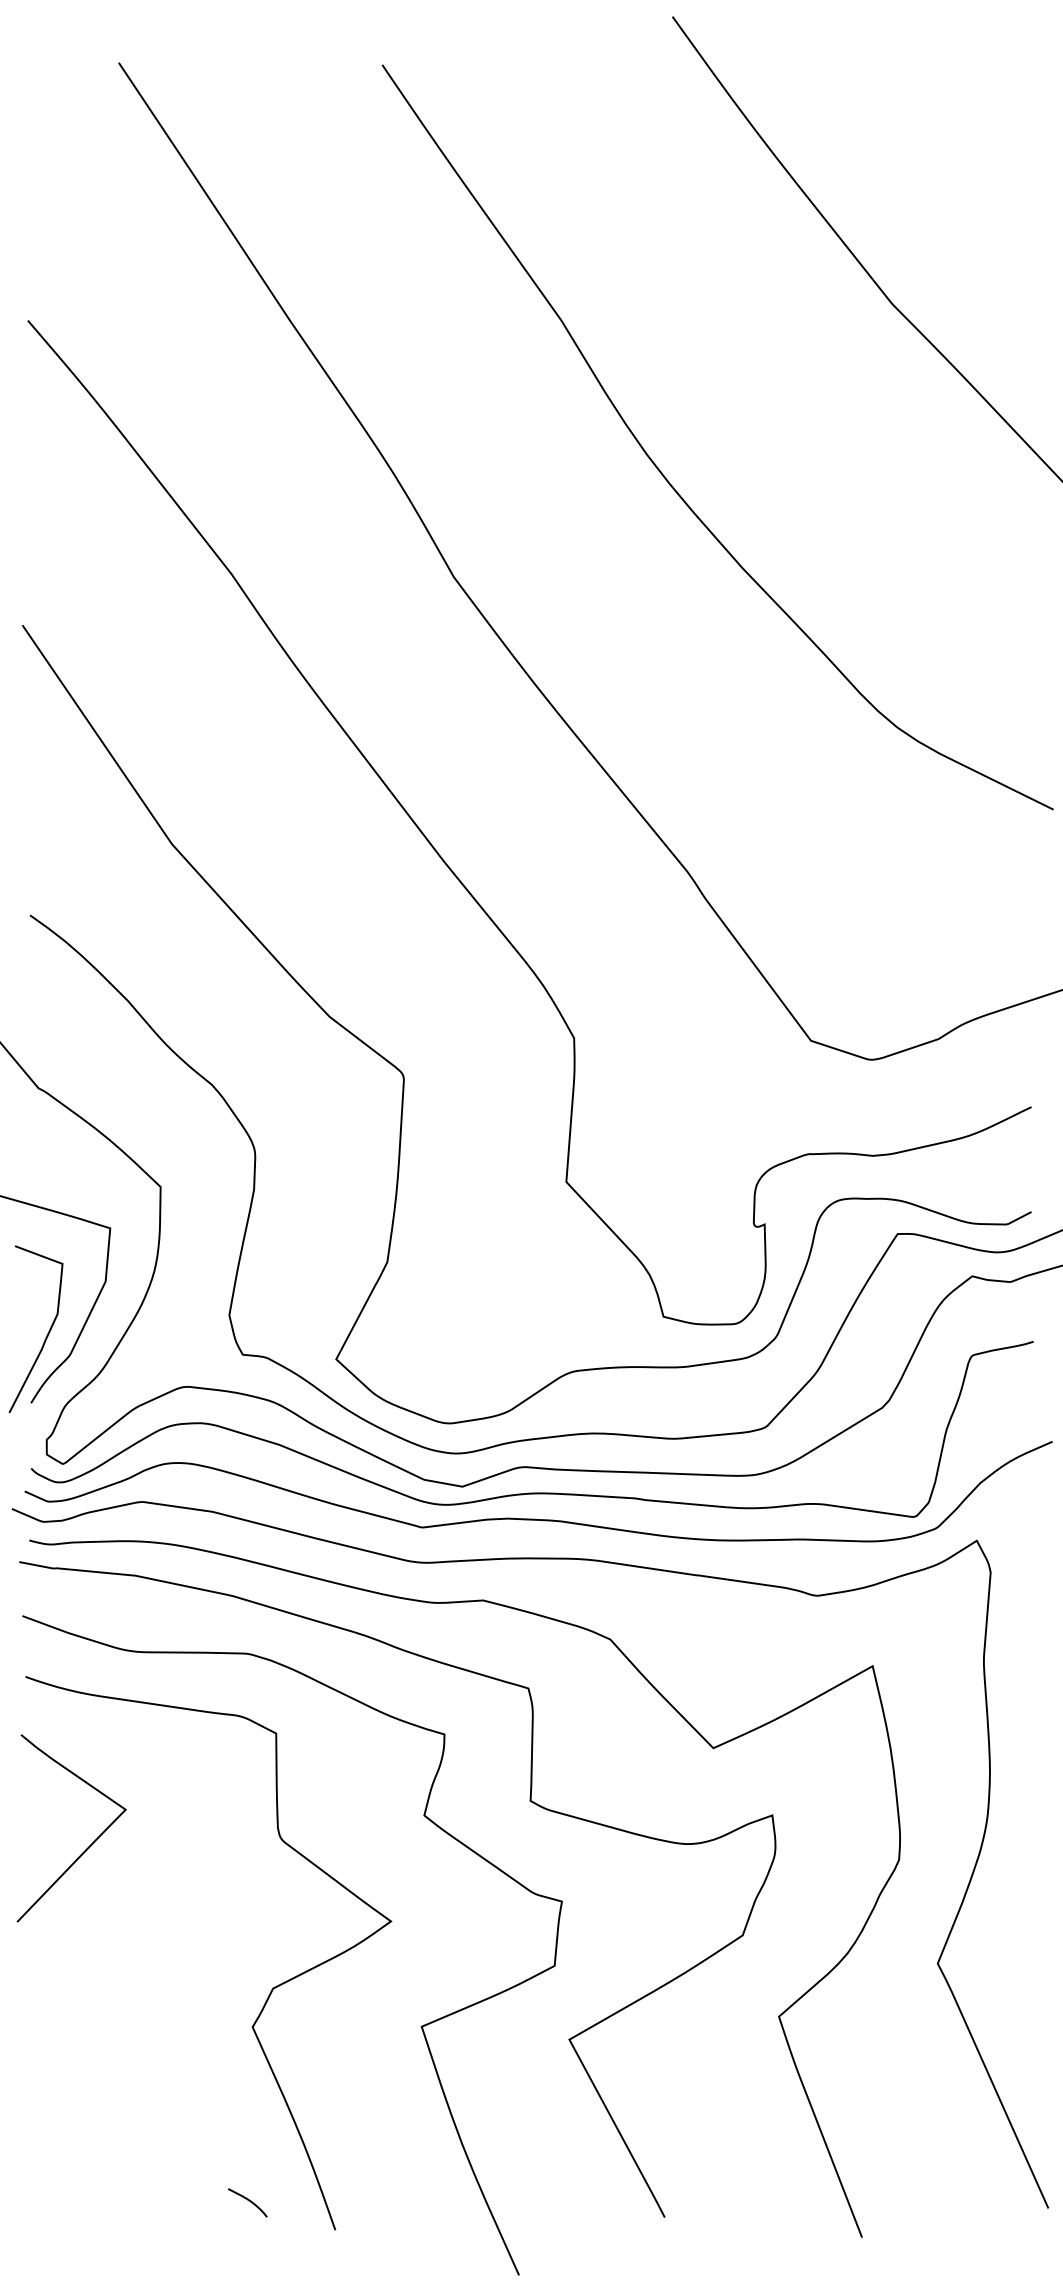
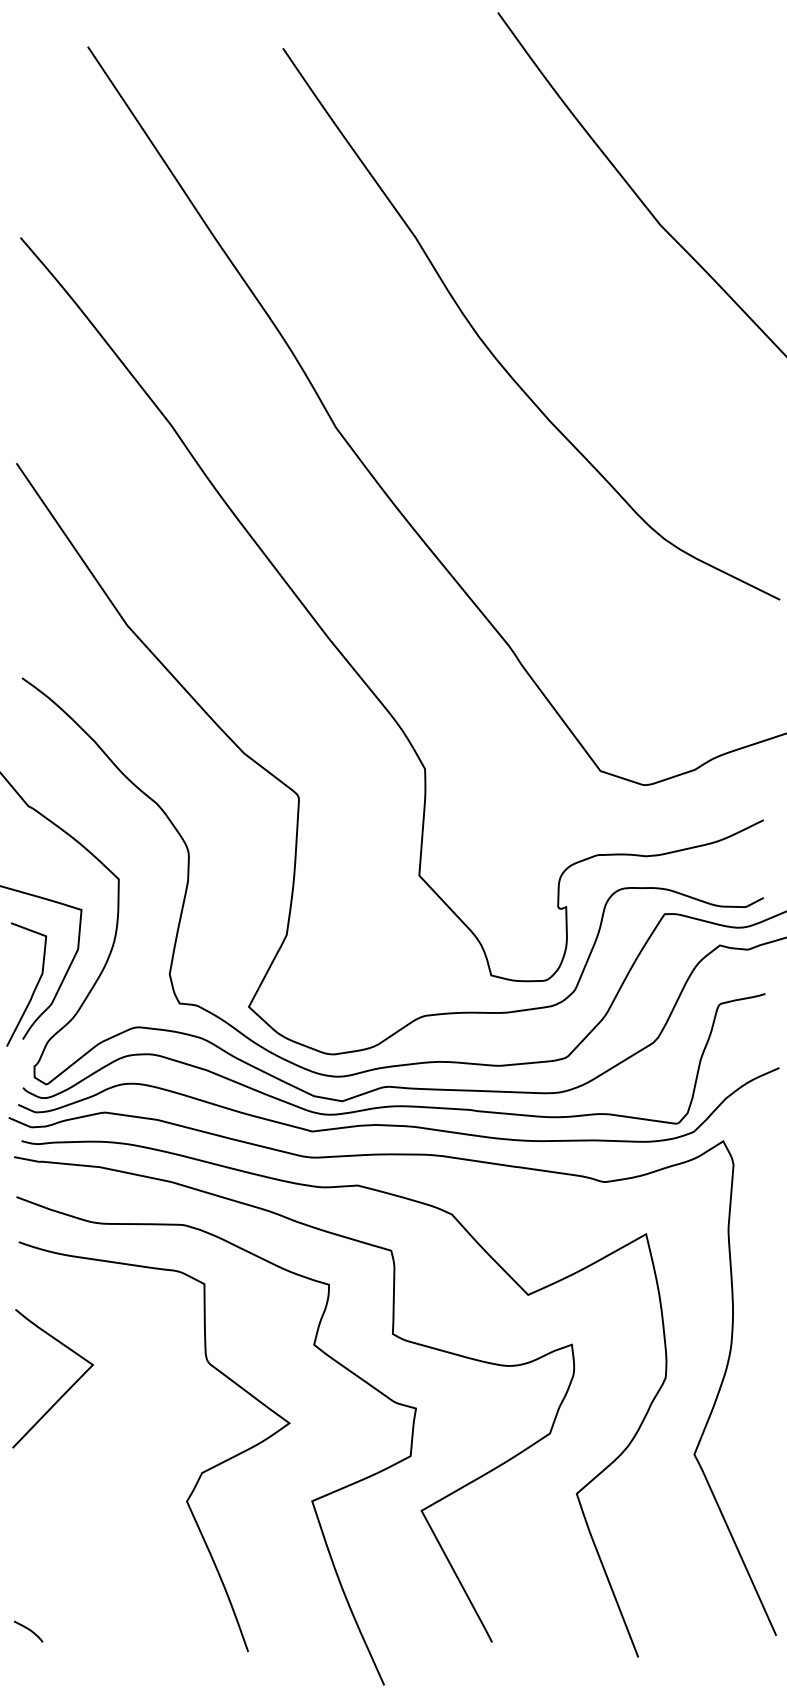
curve: (89, 1845) -> (66, 1391), moved
curve: (248, 2201) -> (29, 1630), moved

